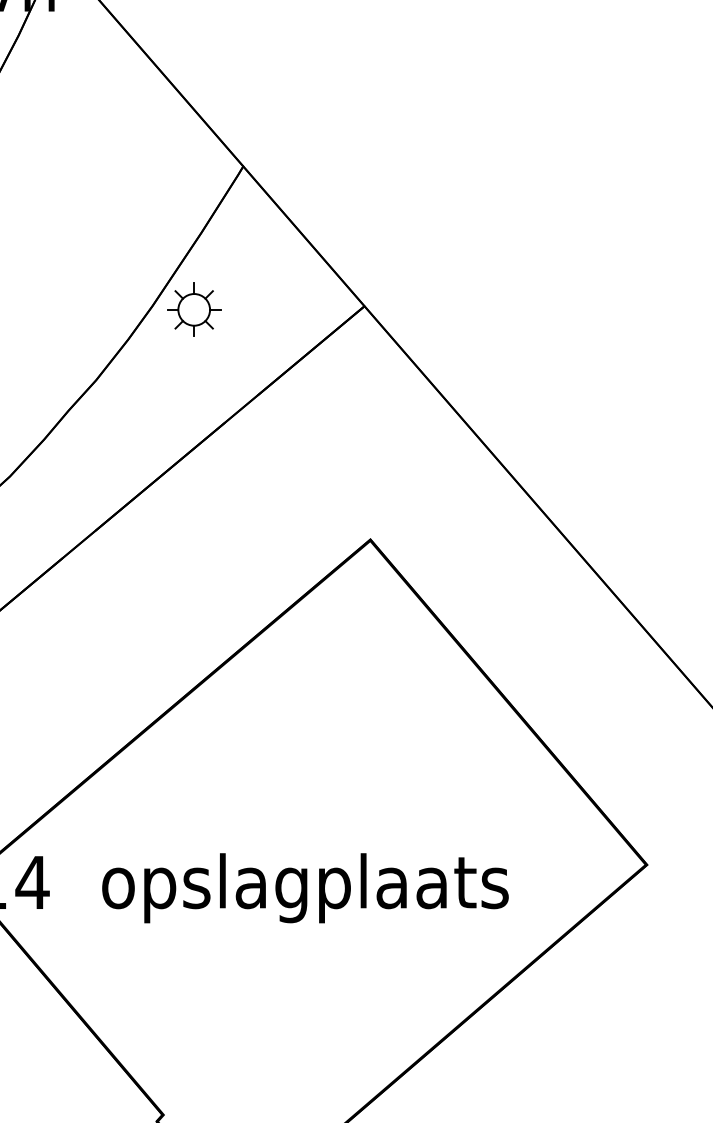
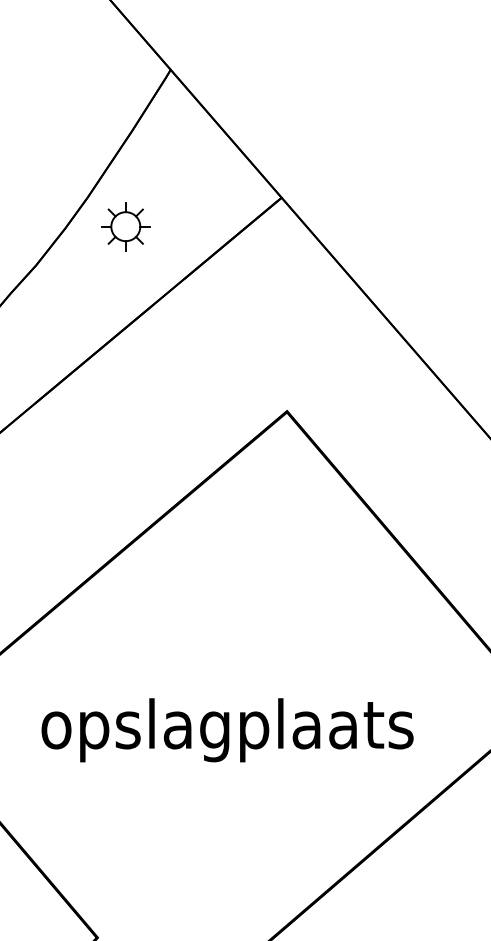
part: (194, 309) -> (126, 226), moved

